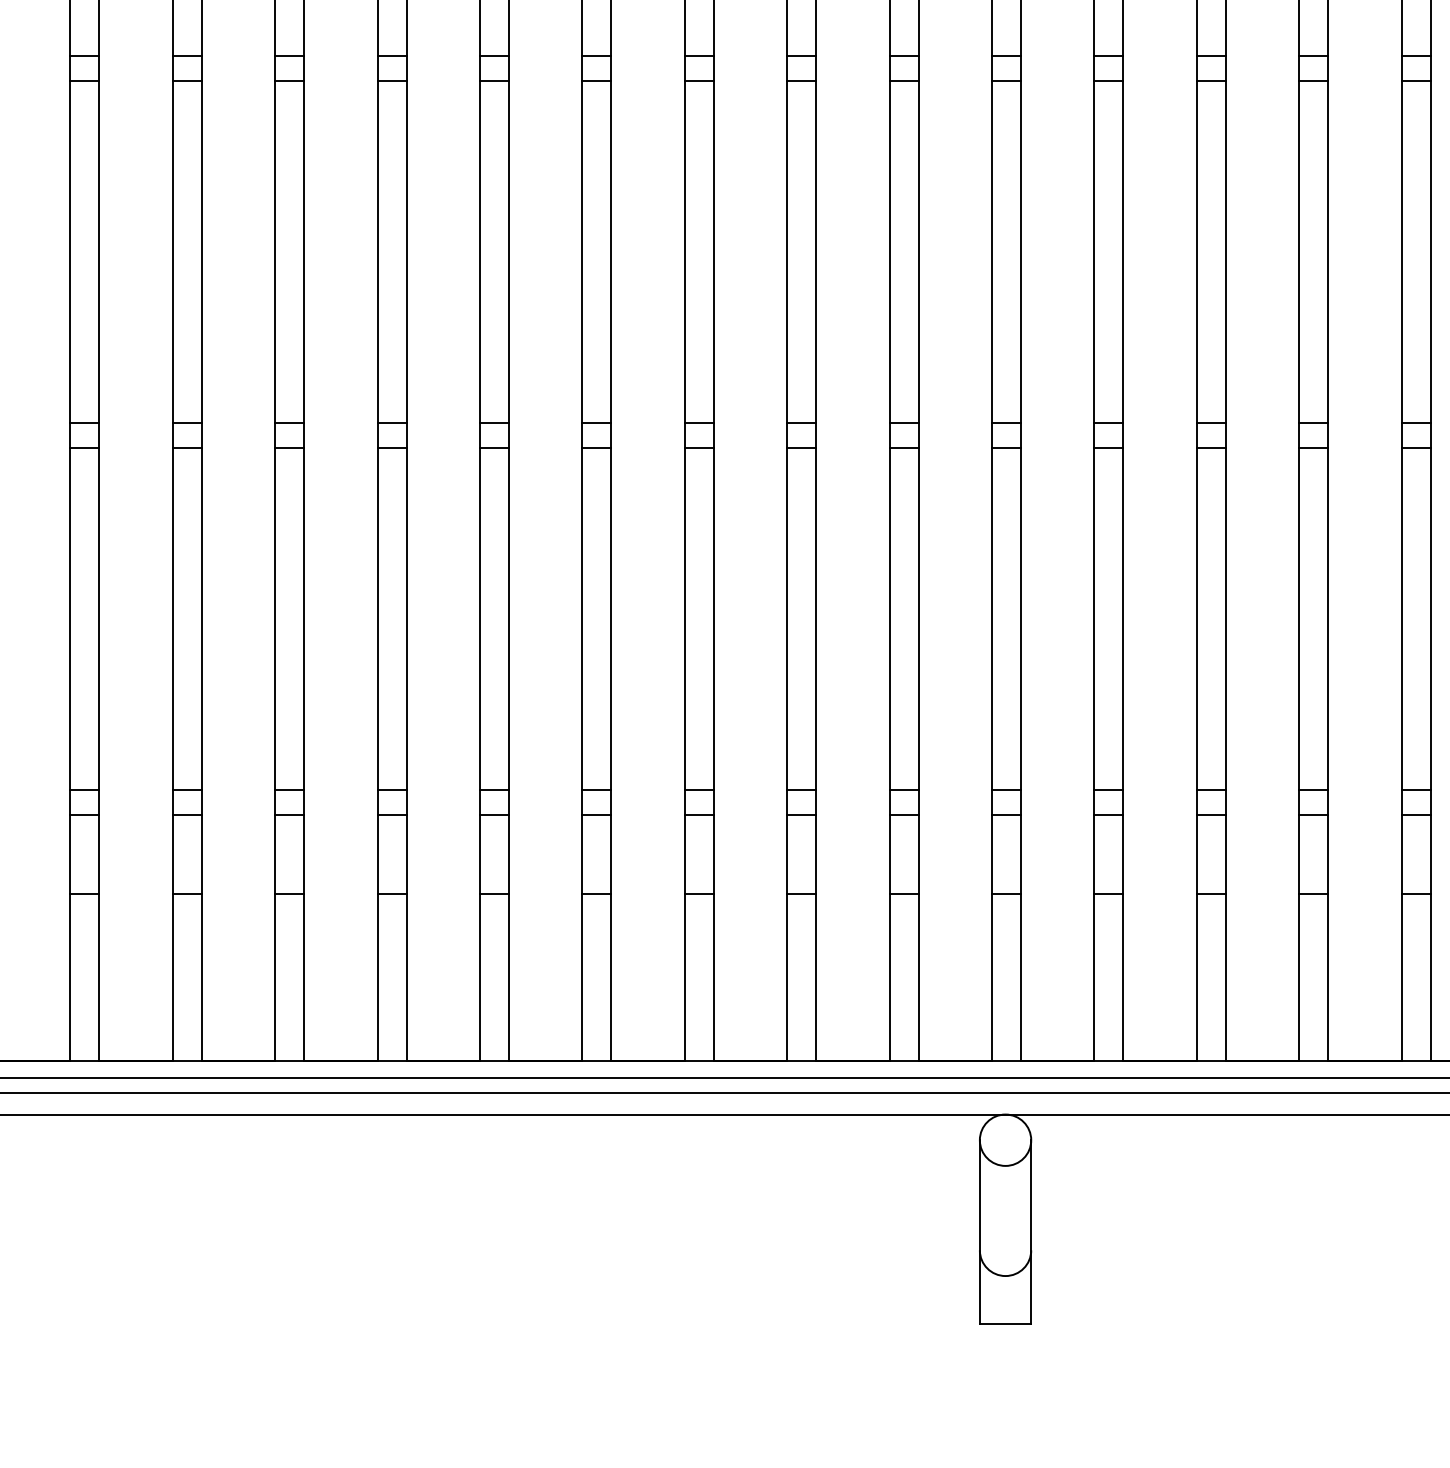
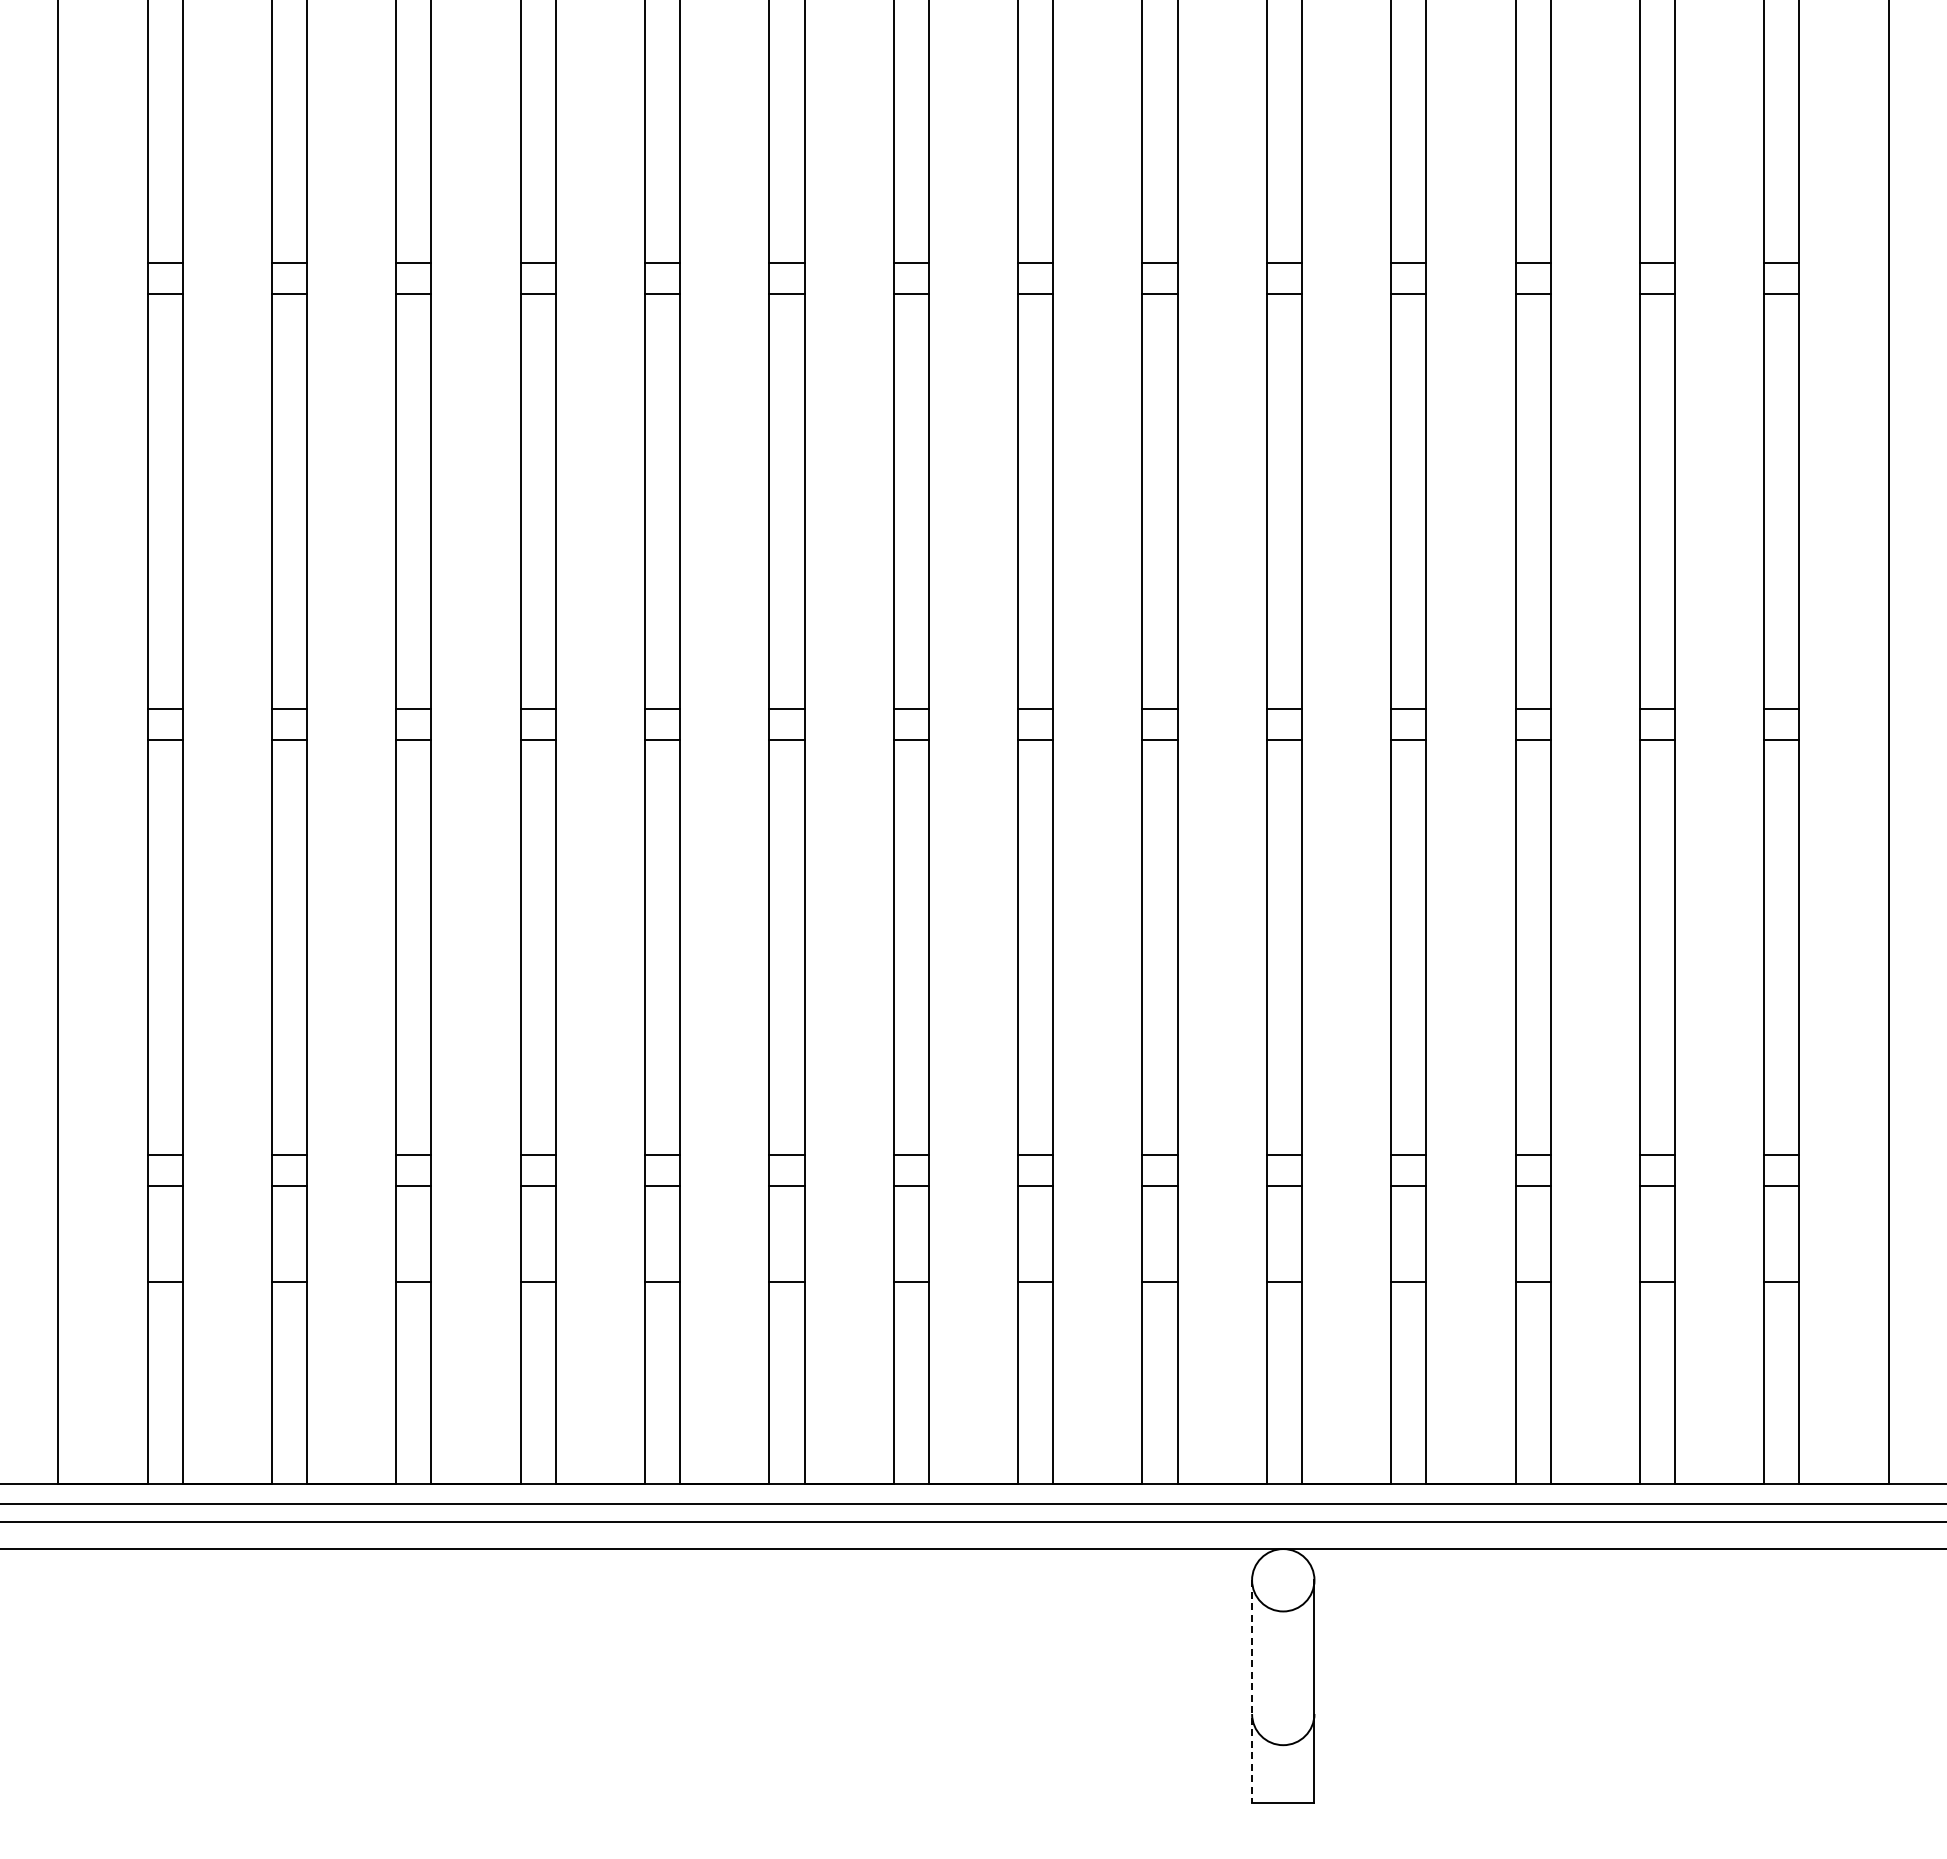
line: (980, 1232) -> (1252, 1692), solid -> dashed

